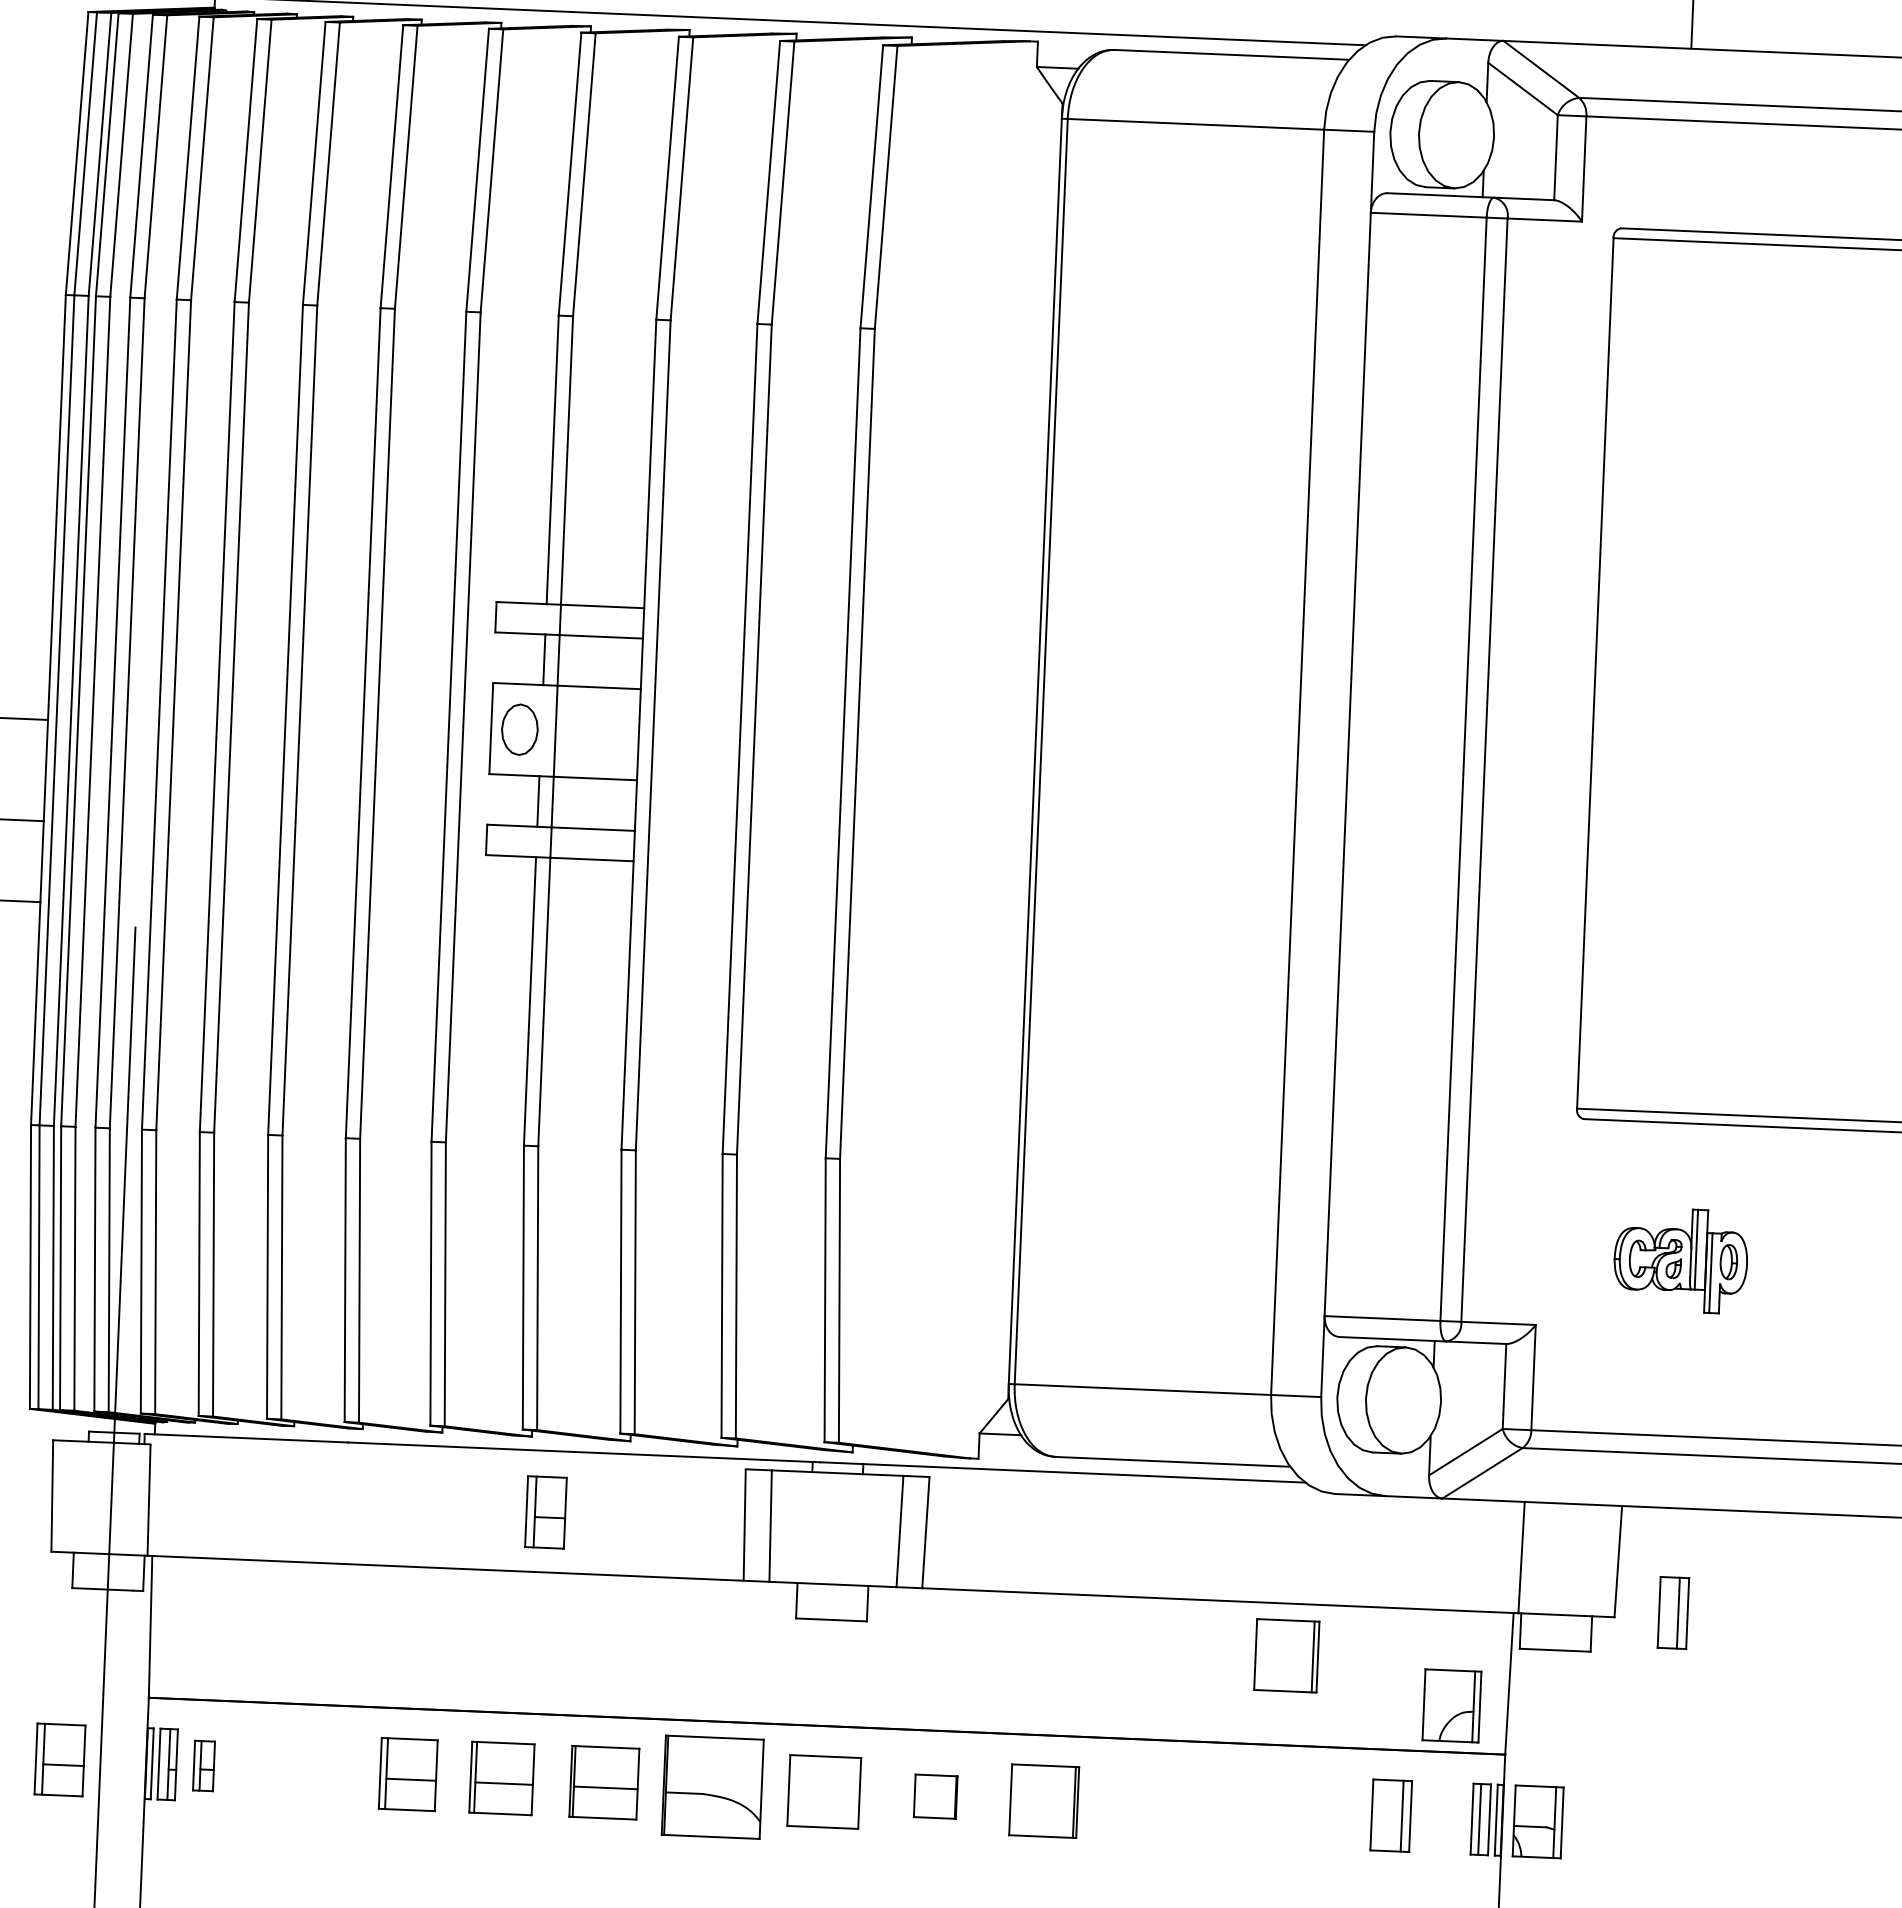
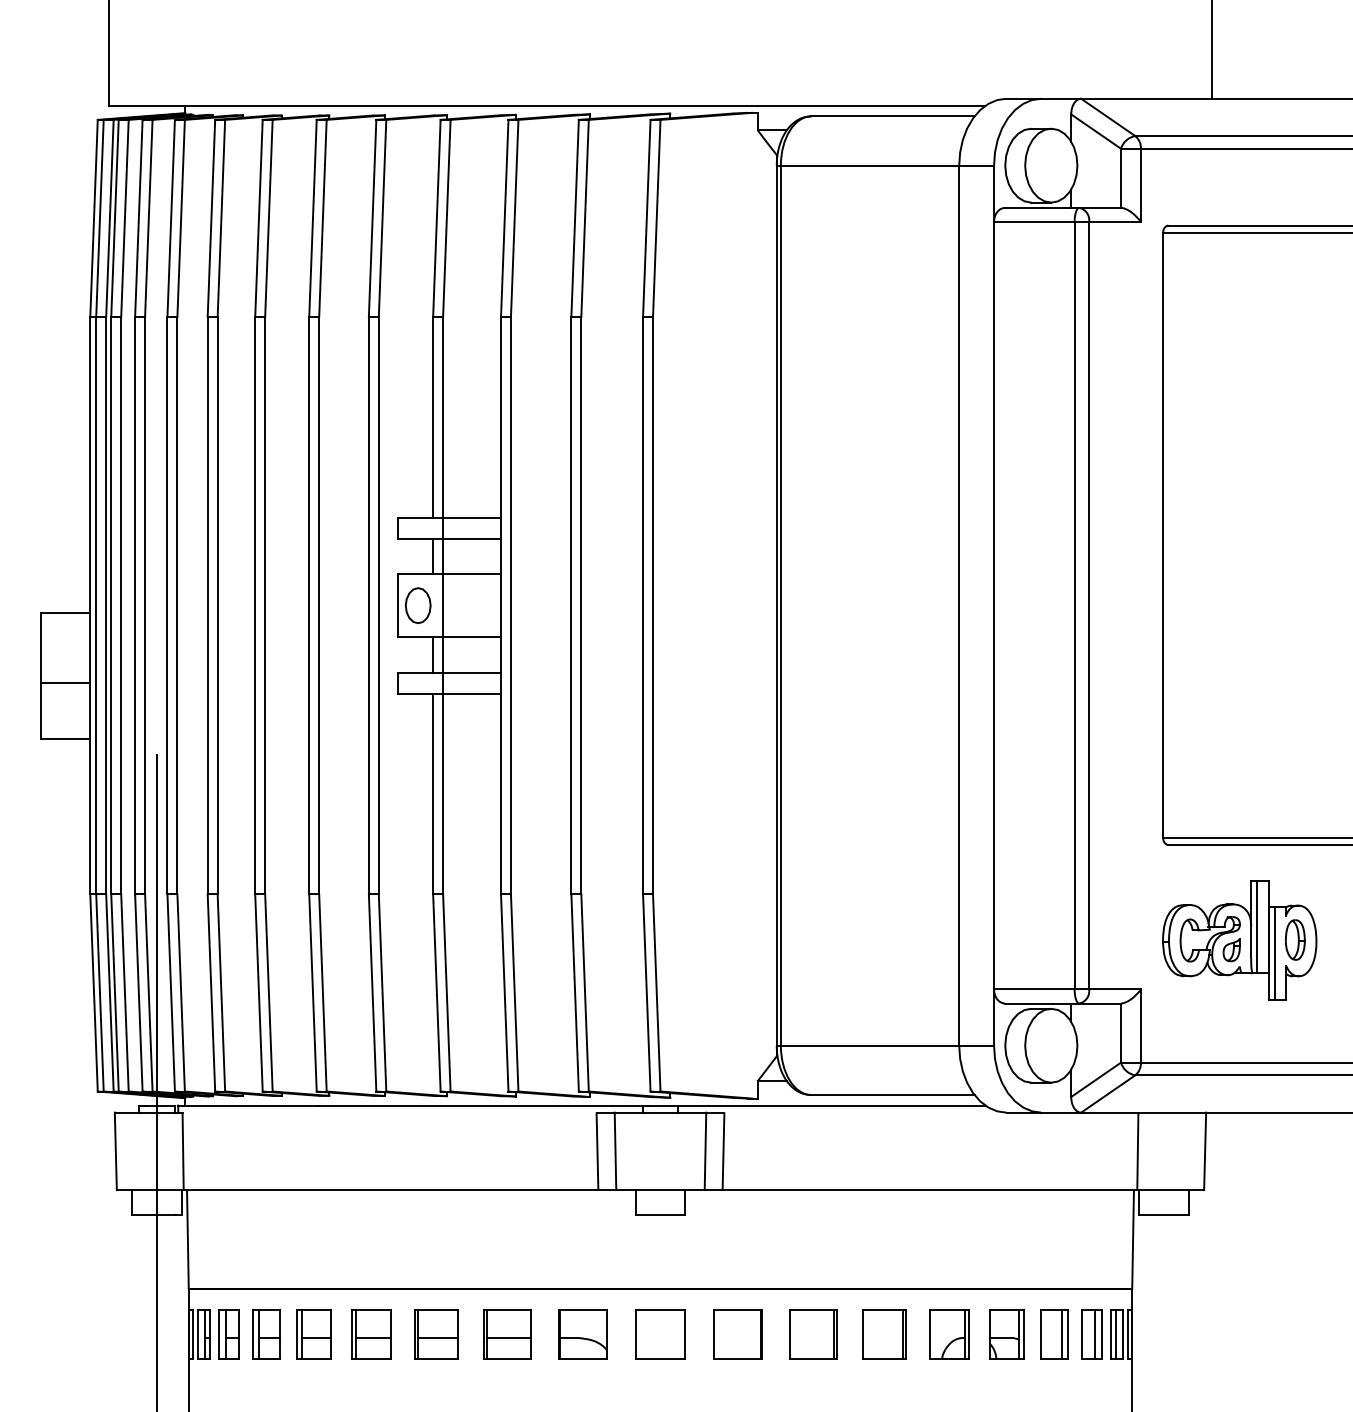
part: (1680, 1260) -> (1239, 940), size x1.67
part: (546, 1512) -> (266, 1334), moved
part: (1672, 1613) -> (1091, 1334), moved
part: (1286, 1655) -> (884, 1334), moved
part: (1451, 1706) -> (949, 1334), moved
part: (59, 1760) -> (313, 1334), moved
part: (203, 1766) -> (228, 1334), size x1.43
part: (712, 1787) -> (582, 1334), size x0.71
part: (934, 1796) -> (737, 1334), size x1.67
part: (1537, 1821) -> (1006, 1334), moved

